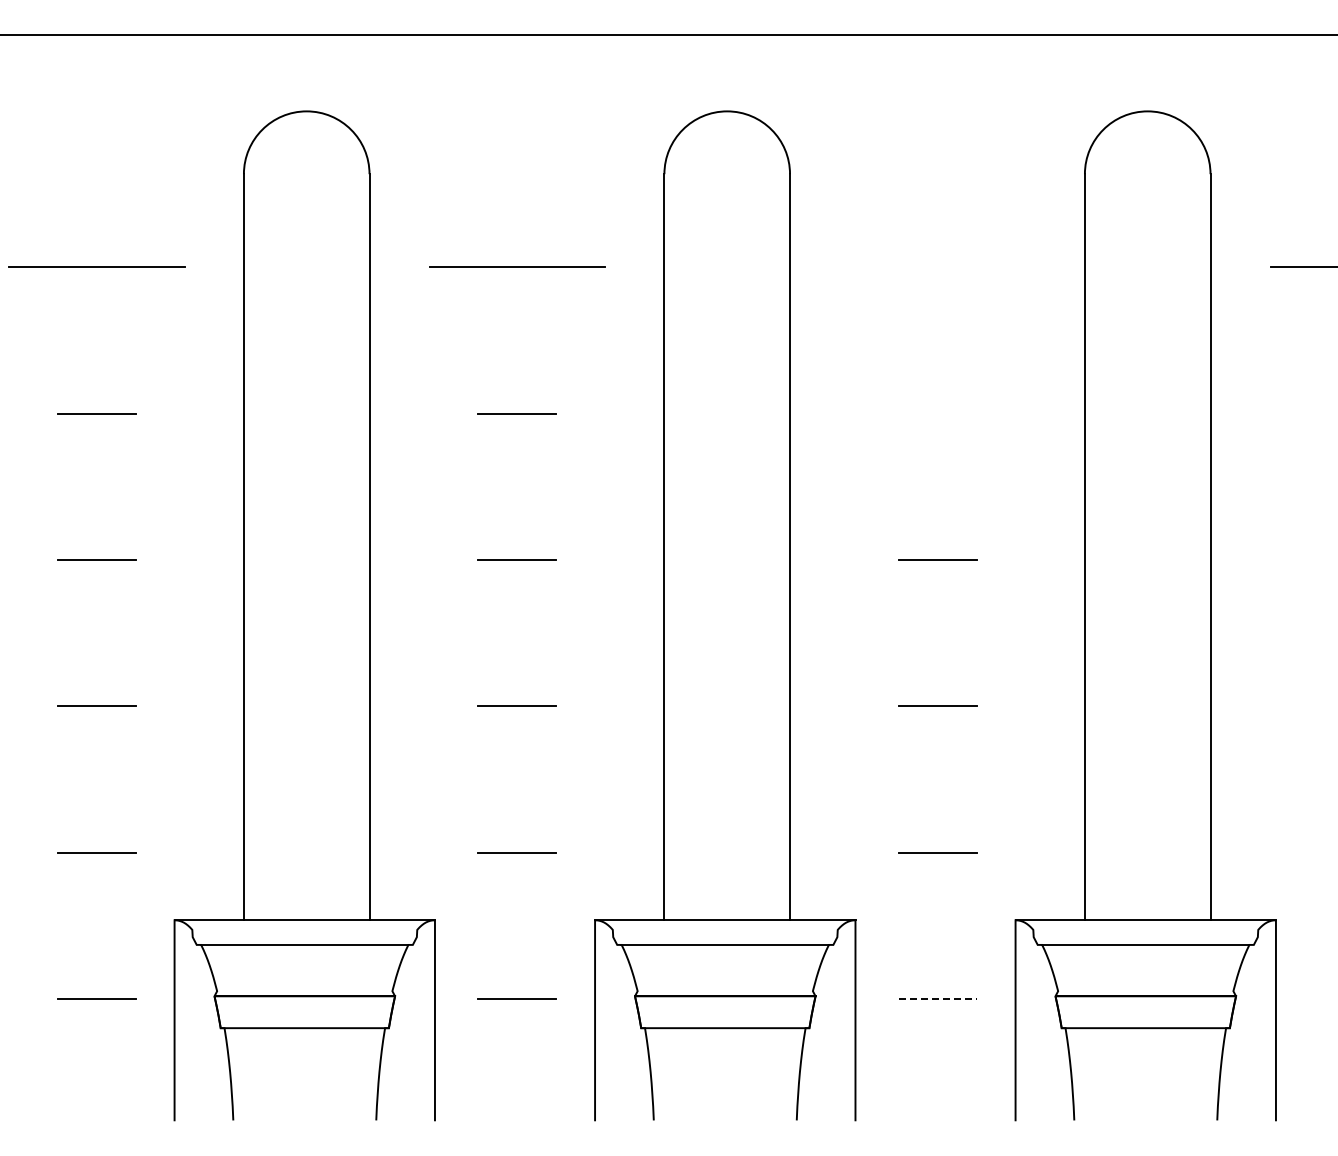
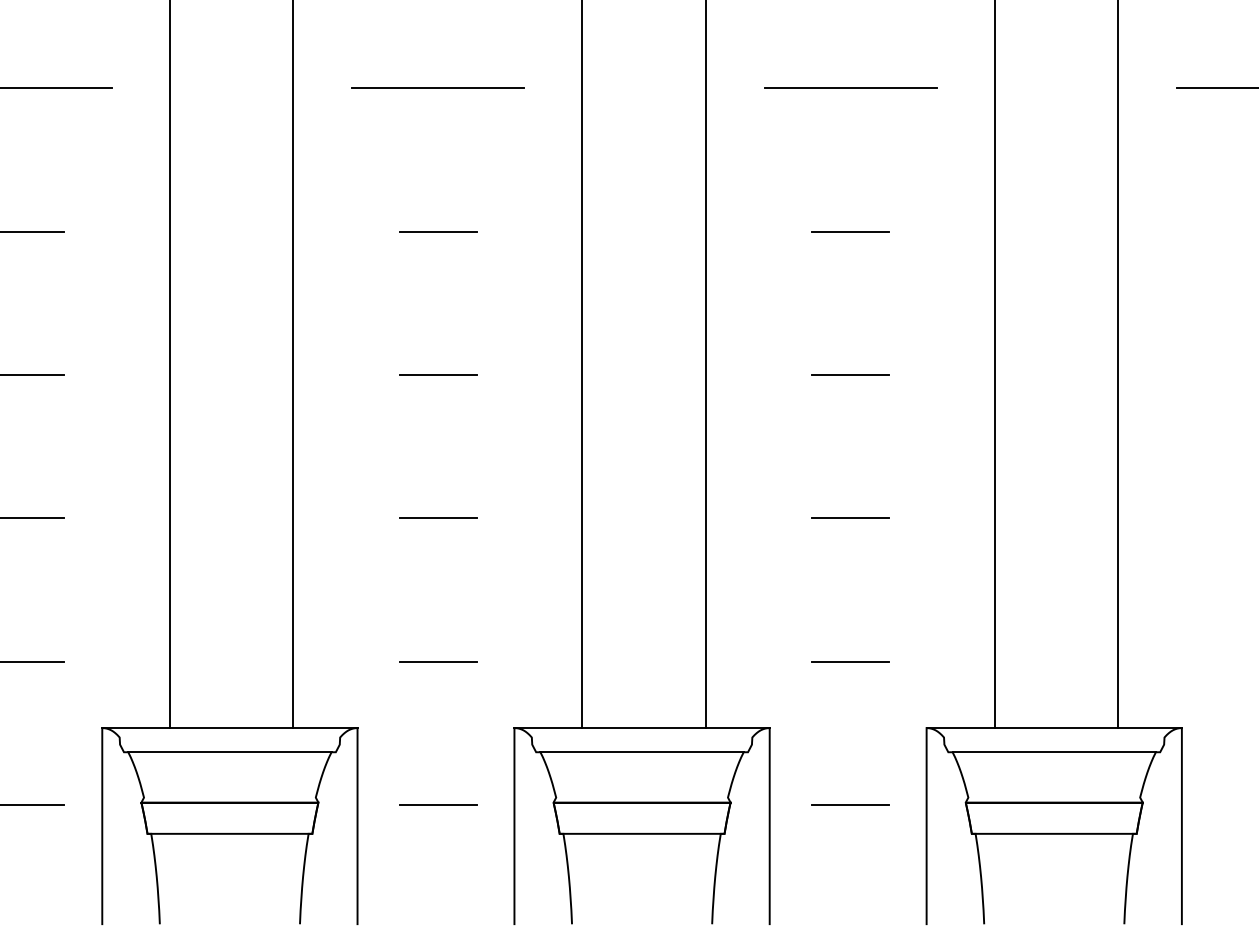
line: (937, 267) -> (850, 88), added
line: (937, 413) -> (850, 231), added
line: (938, 998) -> (851, 804), dashed -> solid

